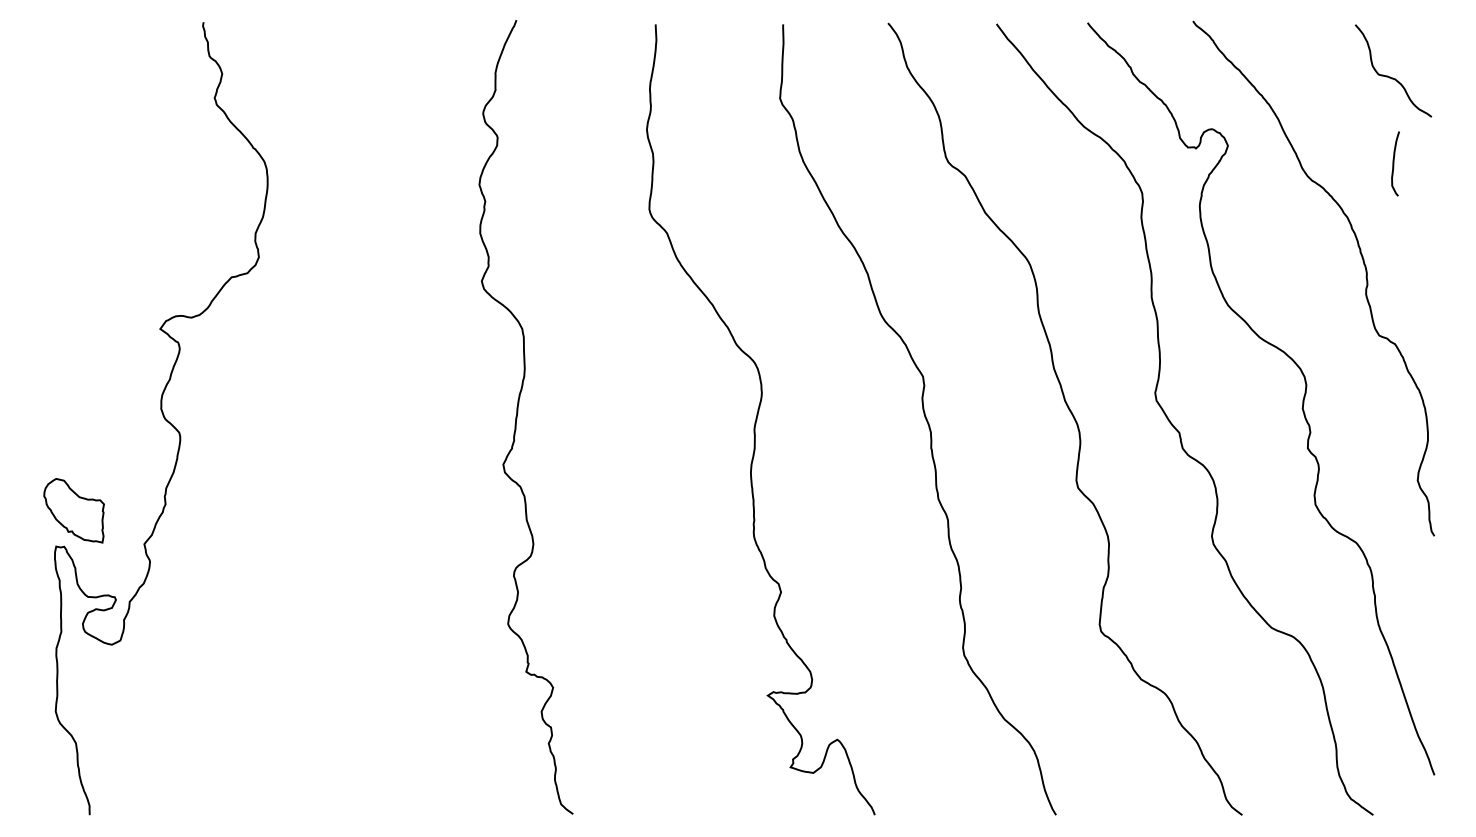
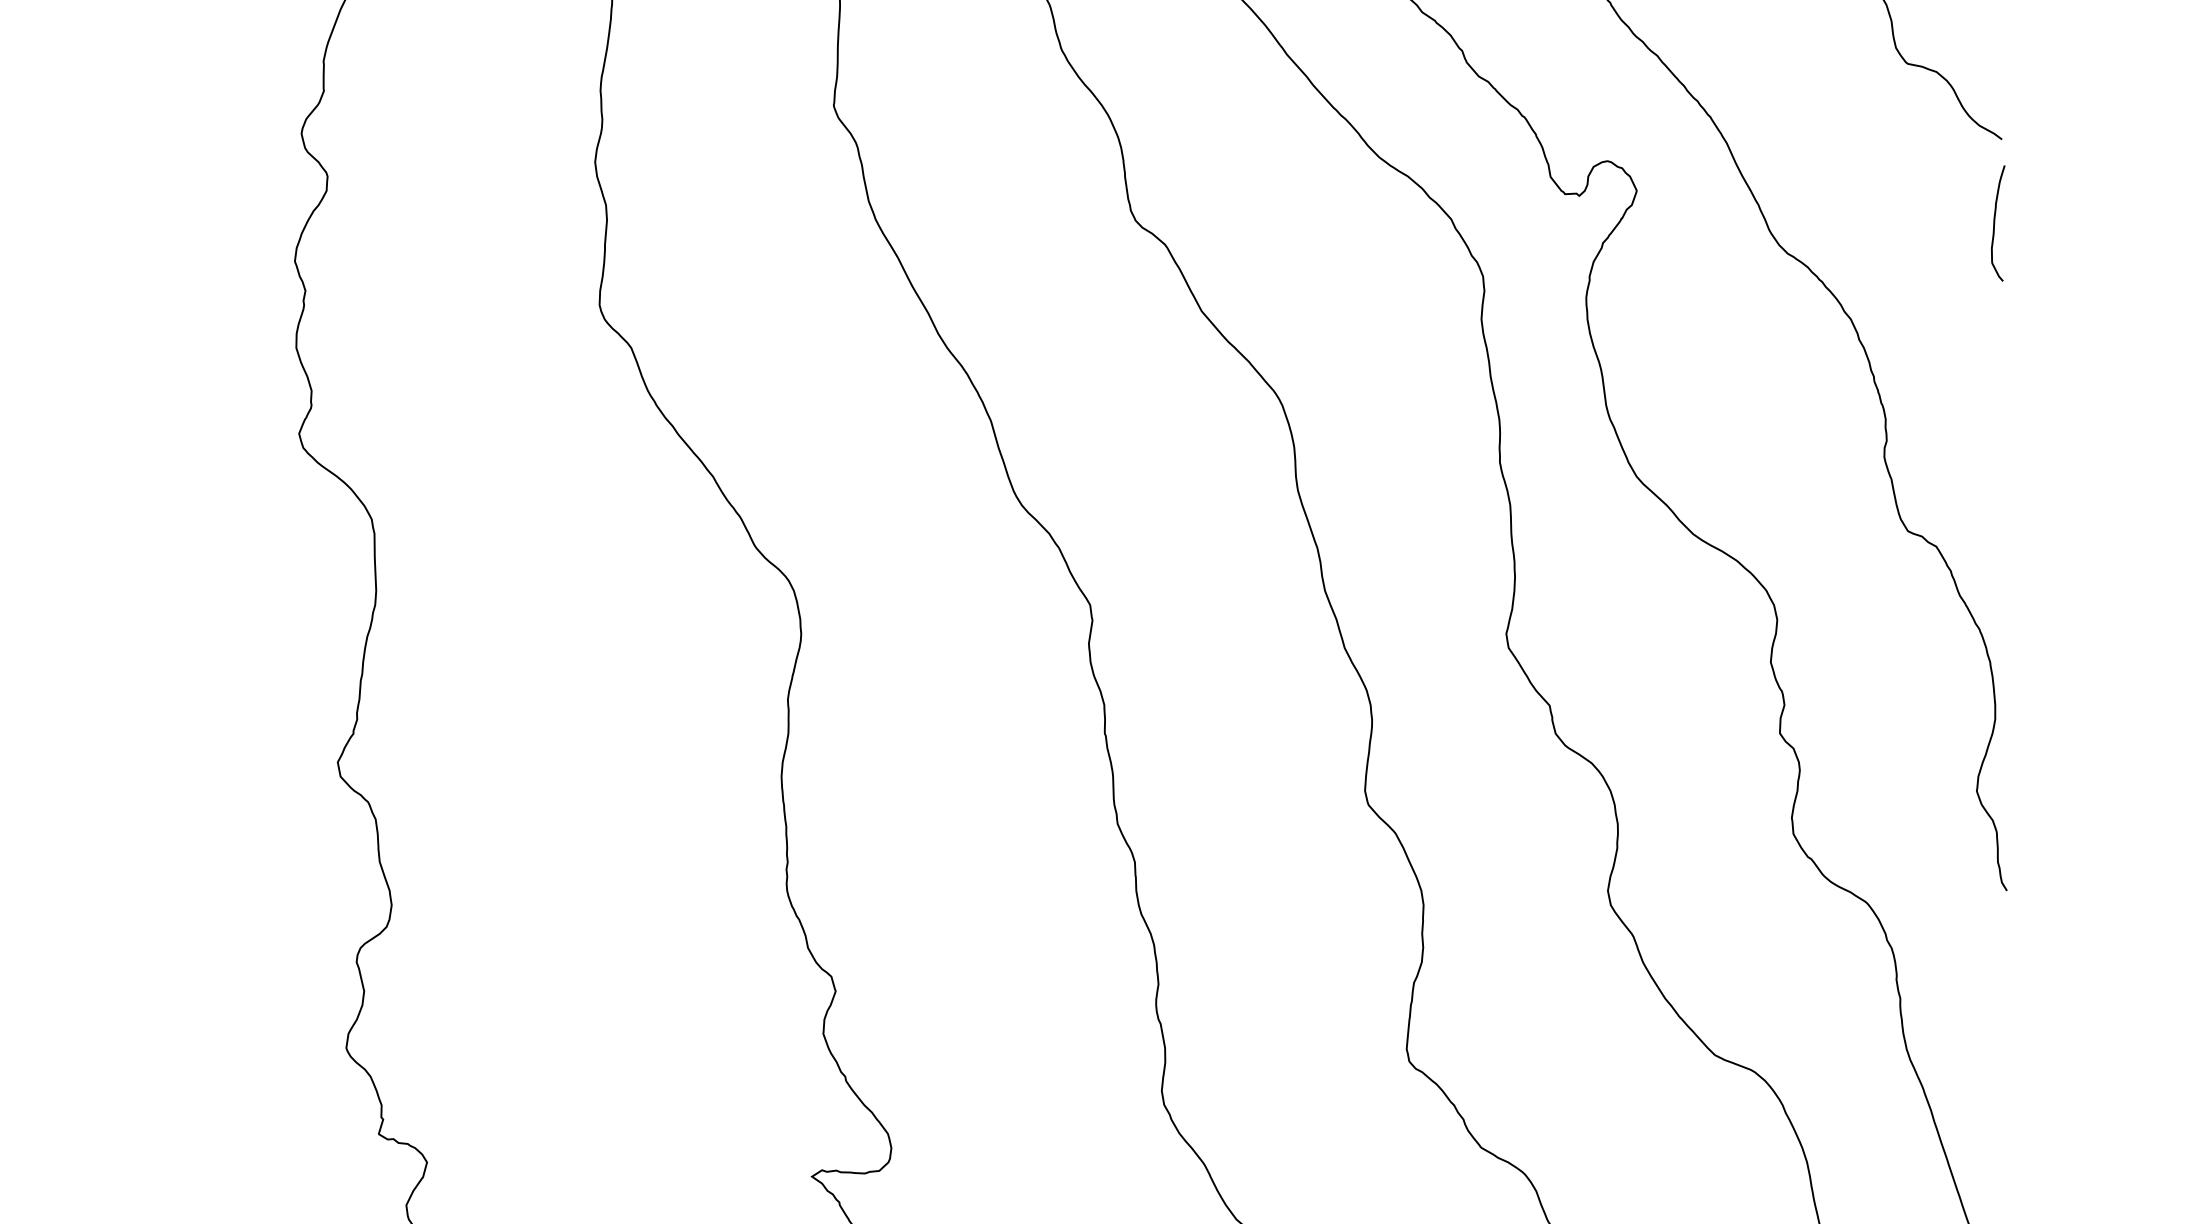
curve: (1394, 163) -> (1996, 222), moved

